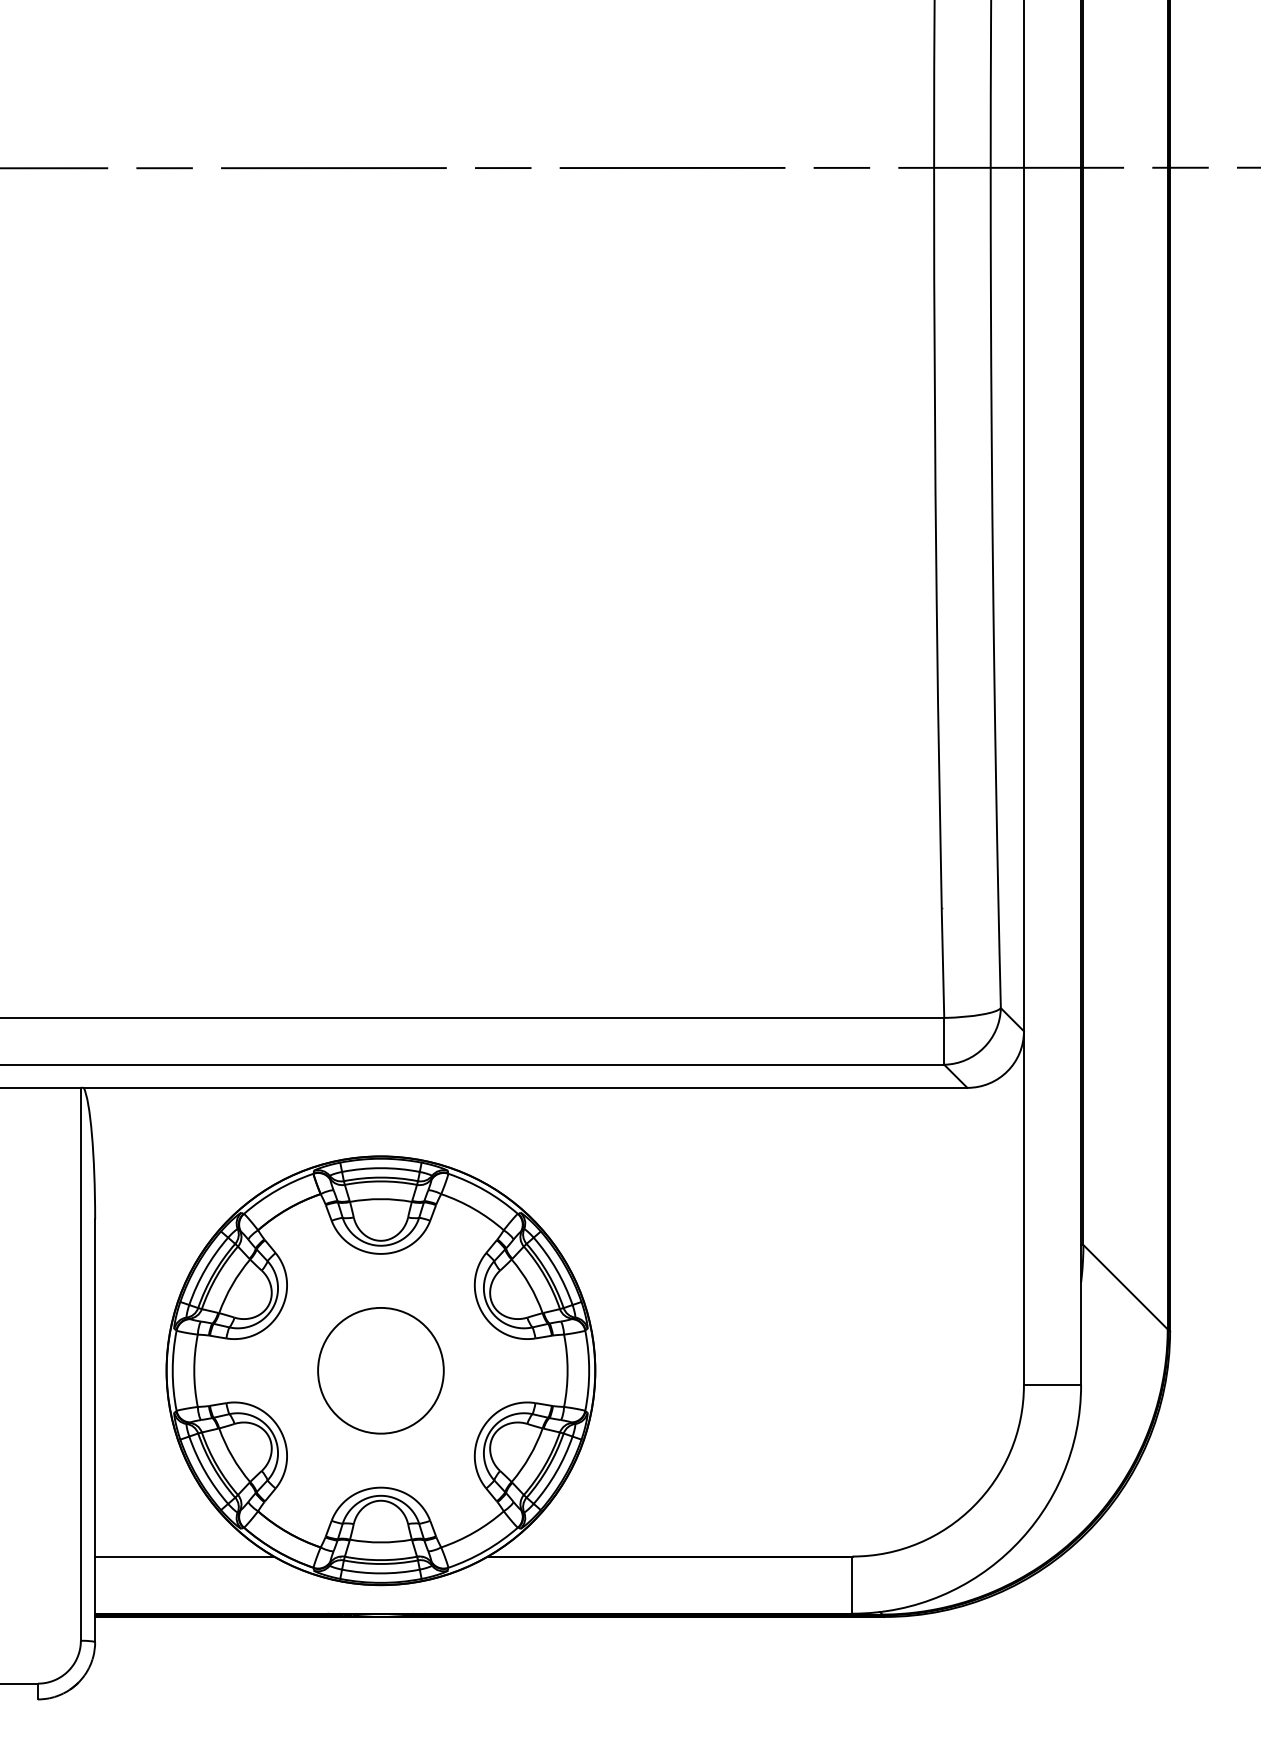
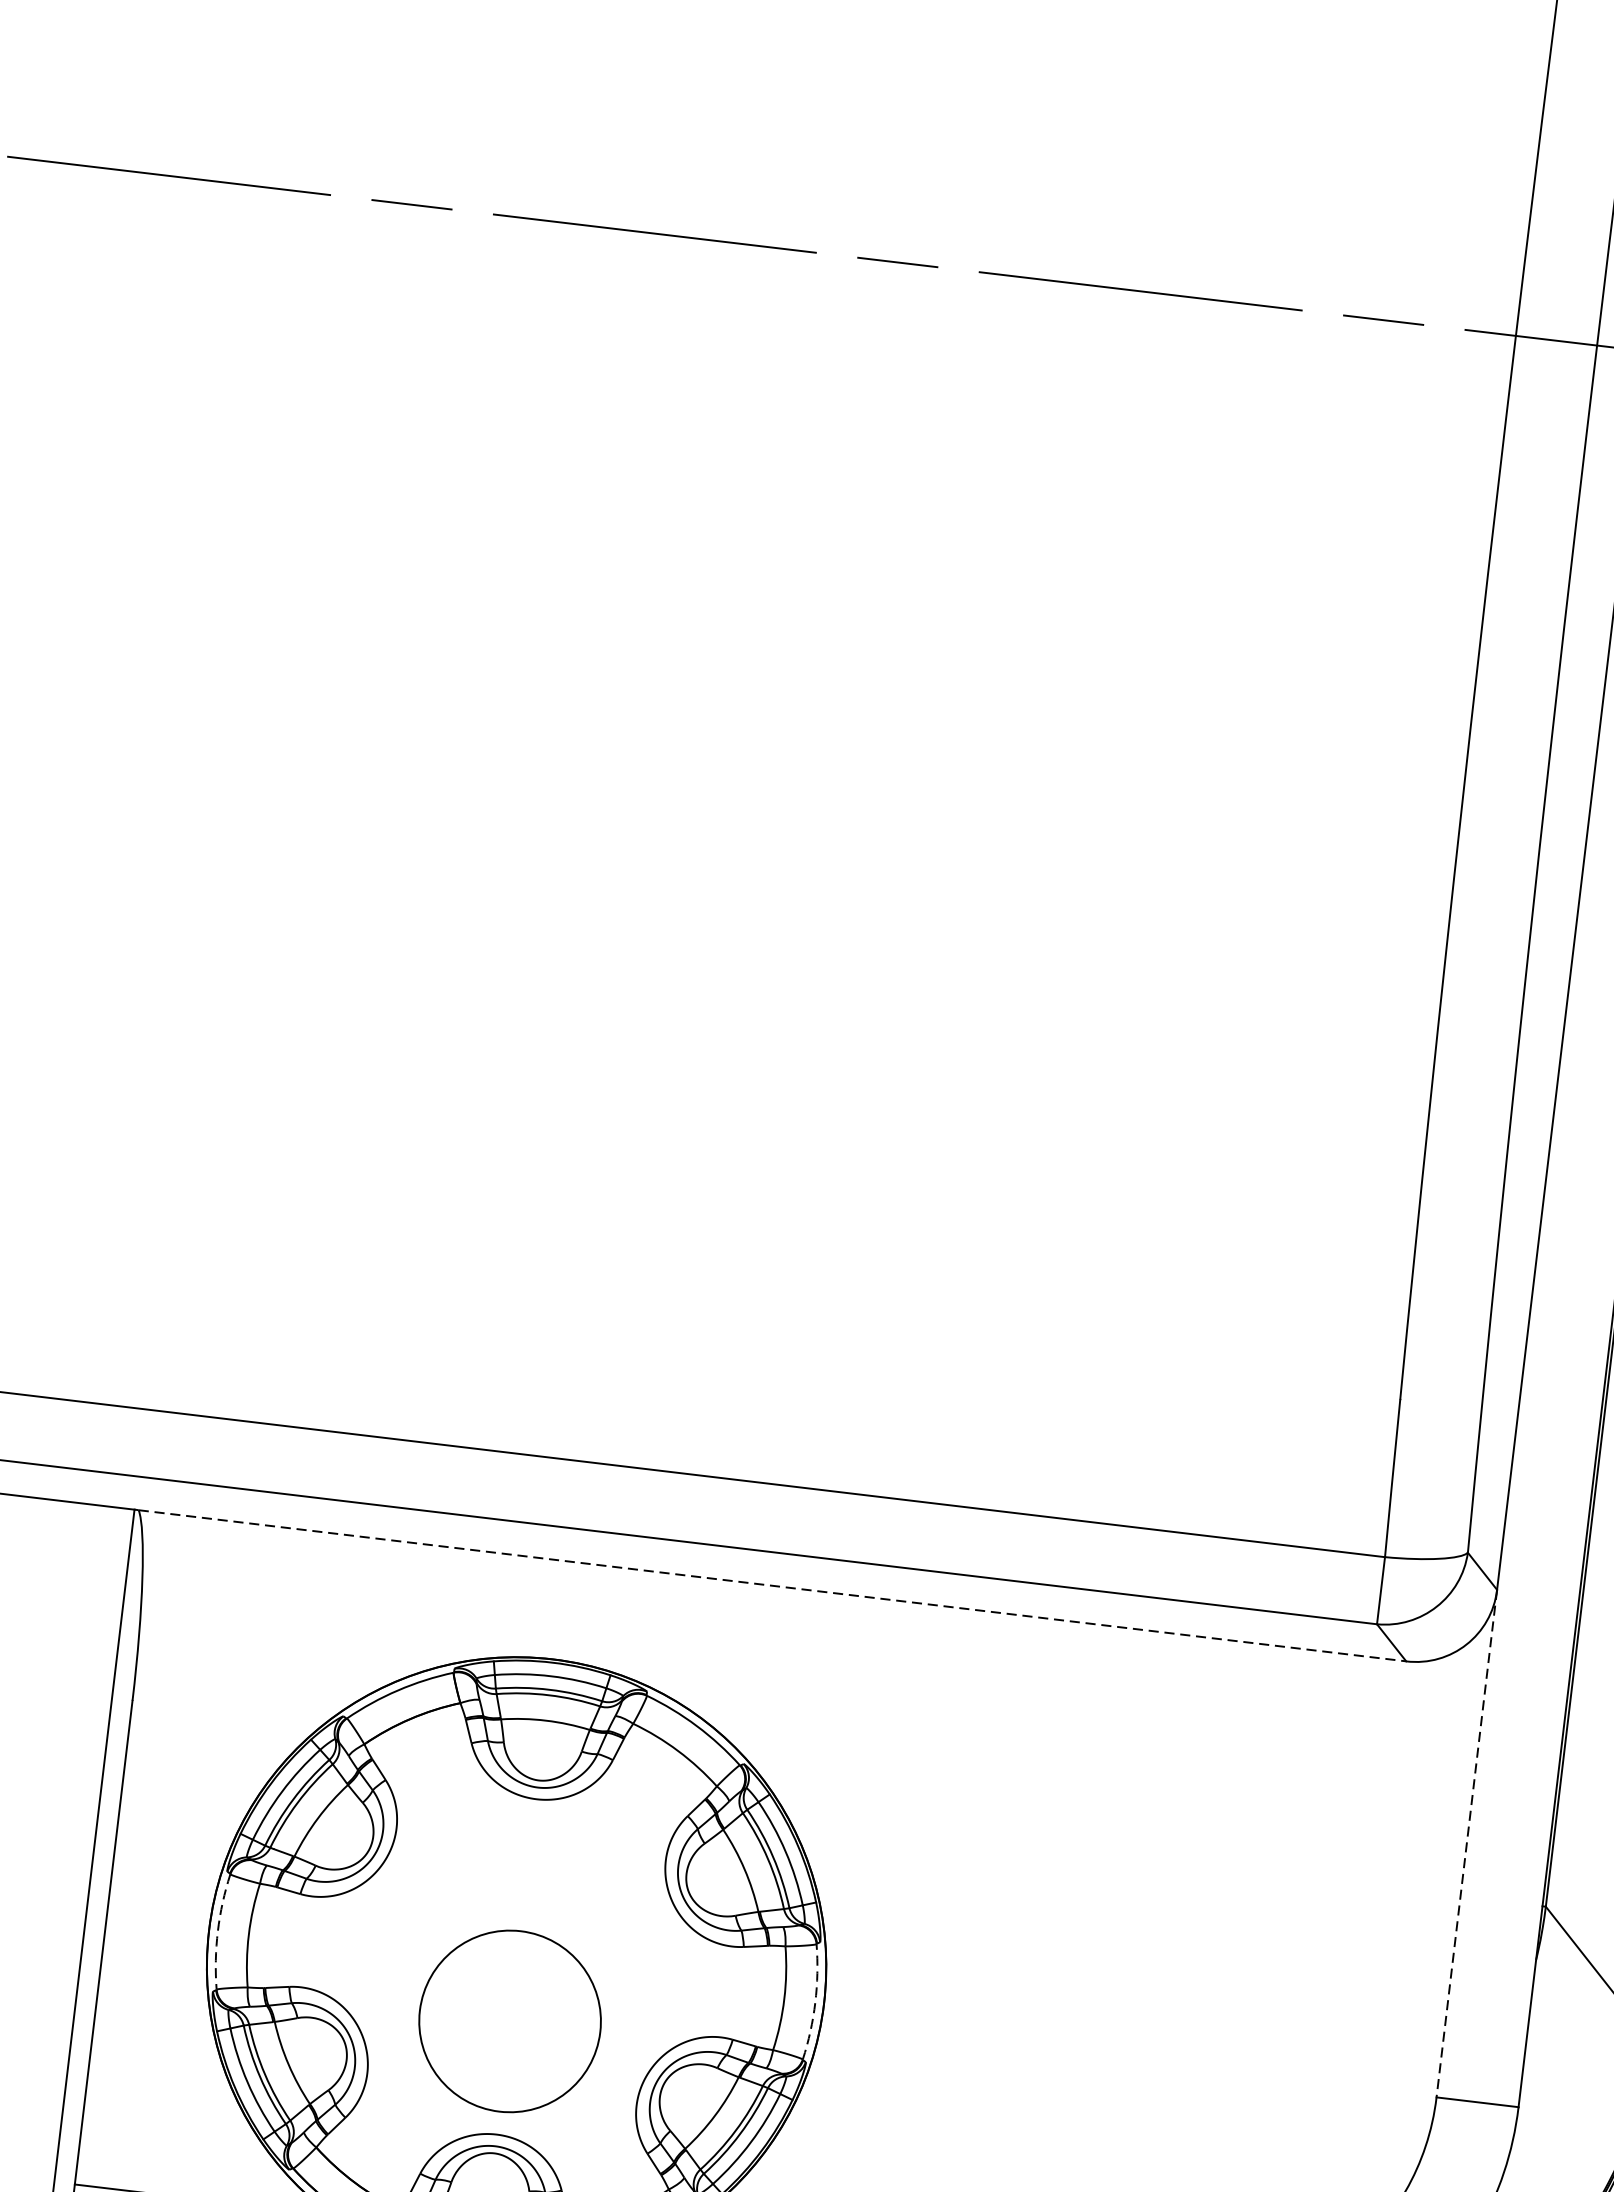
line: (525, 1087) -> (772, 1585), solid -> dashed
line: (1023, 1208) -> (1466, 1844), solid -> dashed
arc: (172, 1370) -> (217, 1930), solid -> dashed
circle: (380, 1370) -> (509, 2020), moved
arc: (589, 1370) -> (815, 2002), solid -> dashed

